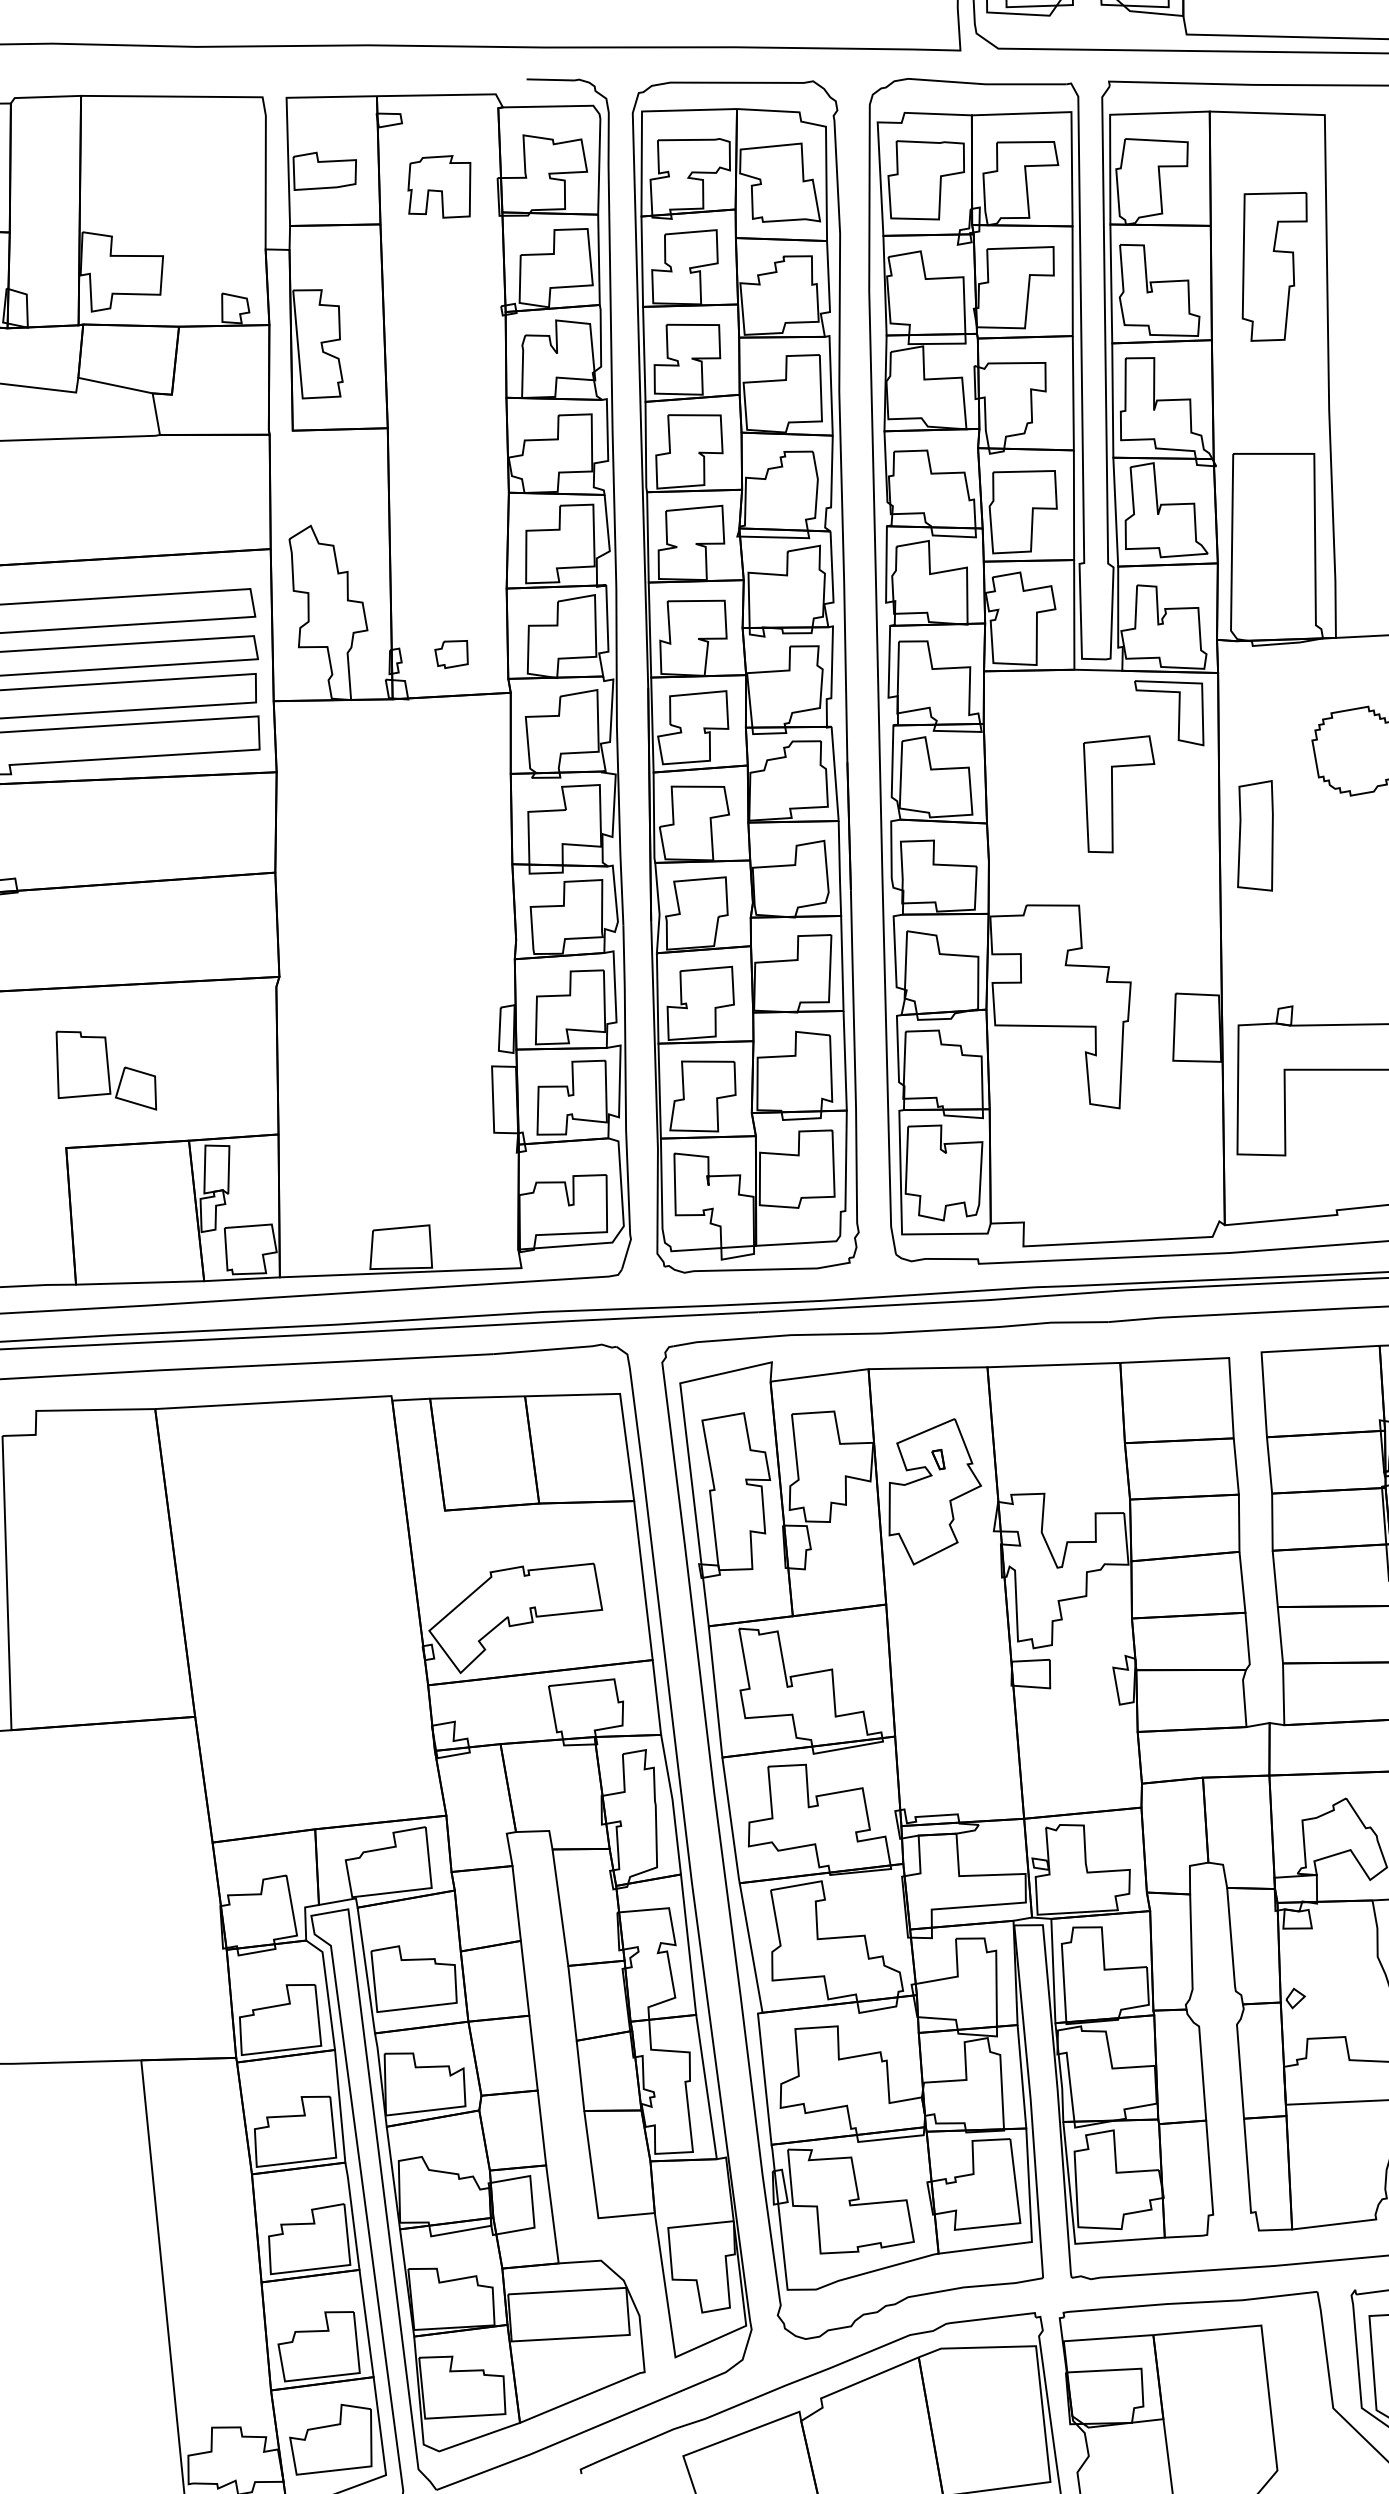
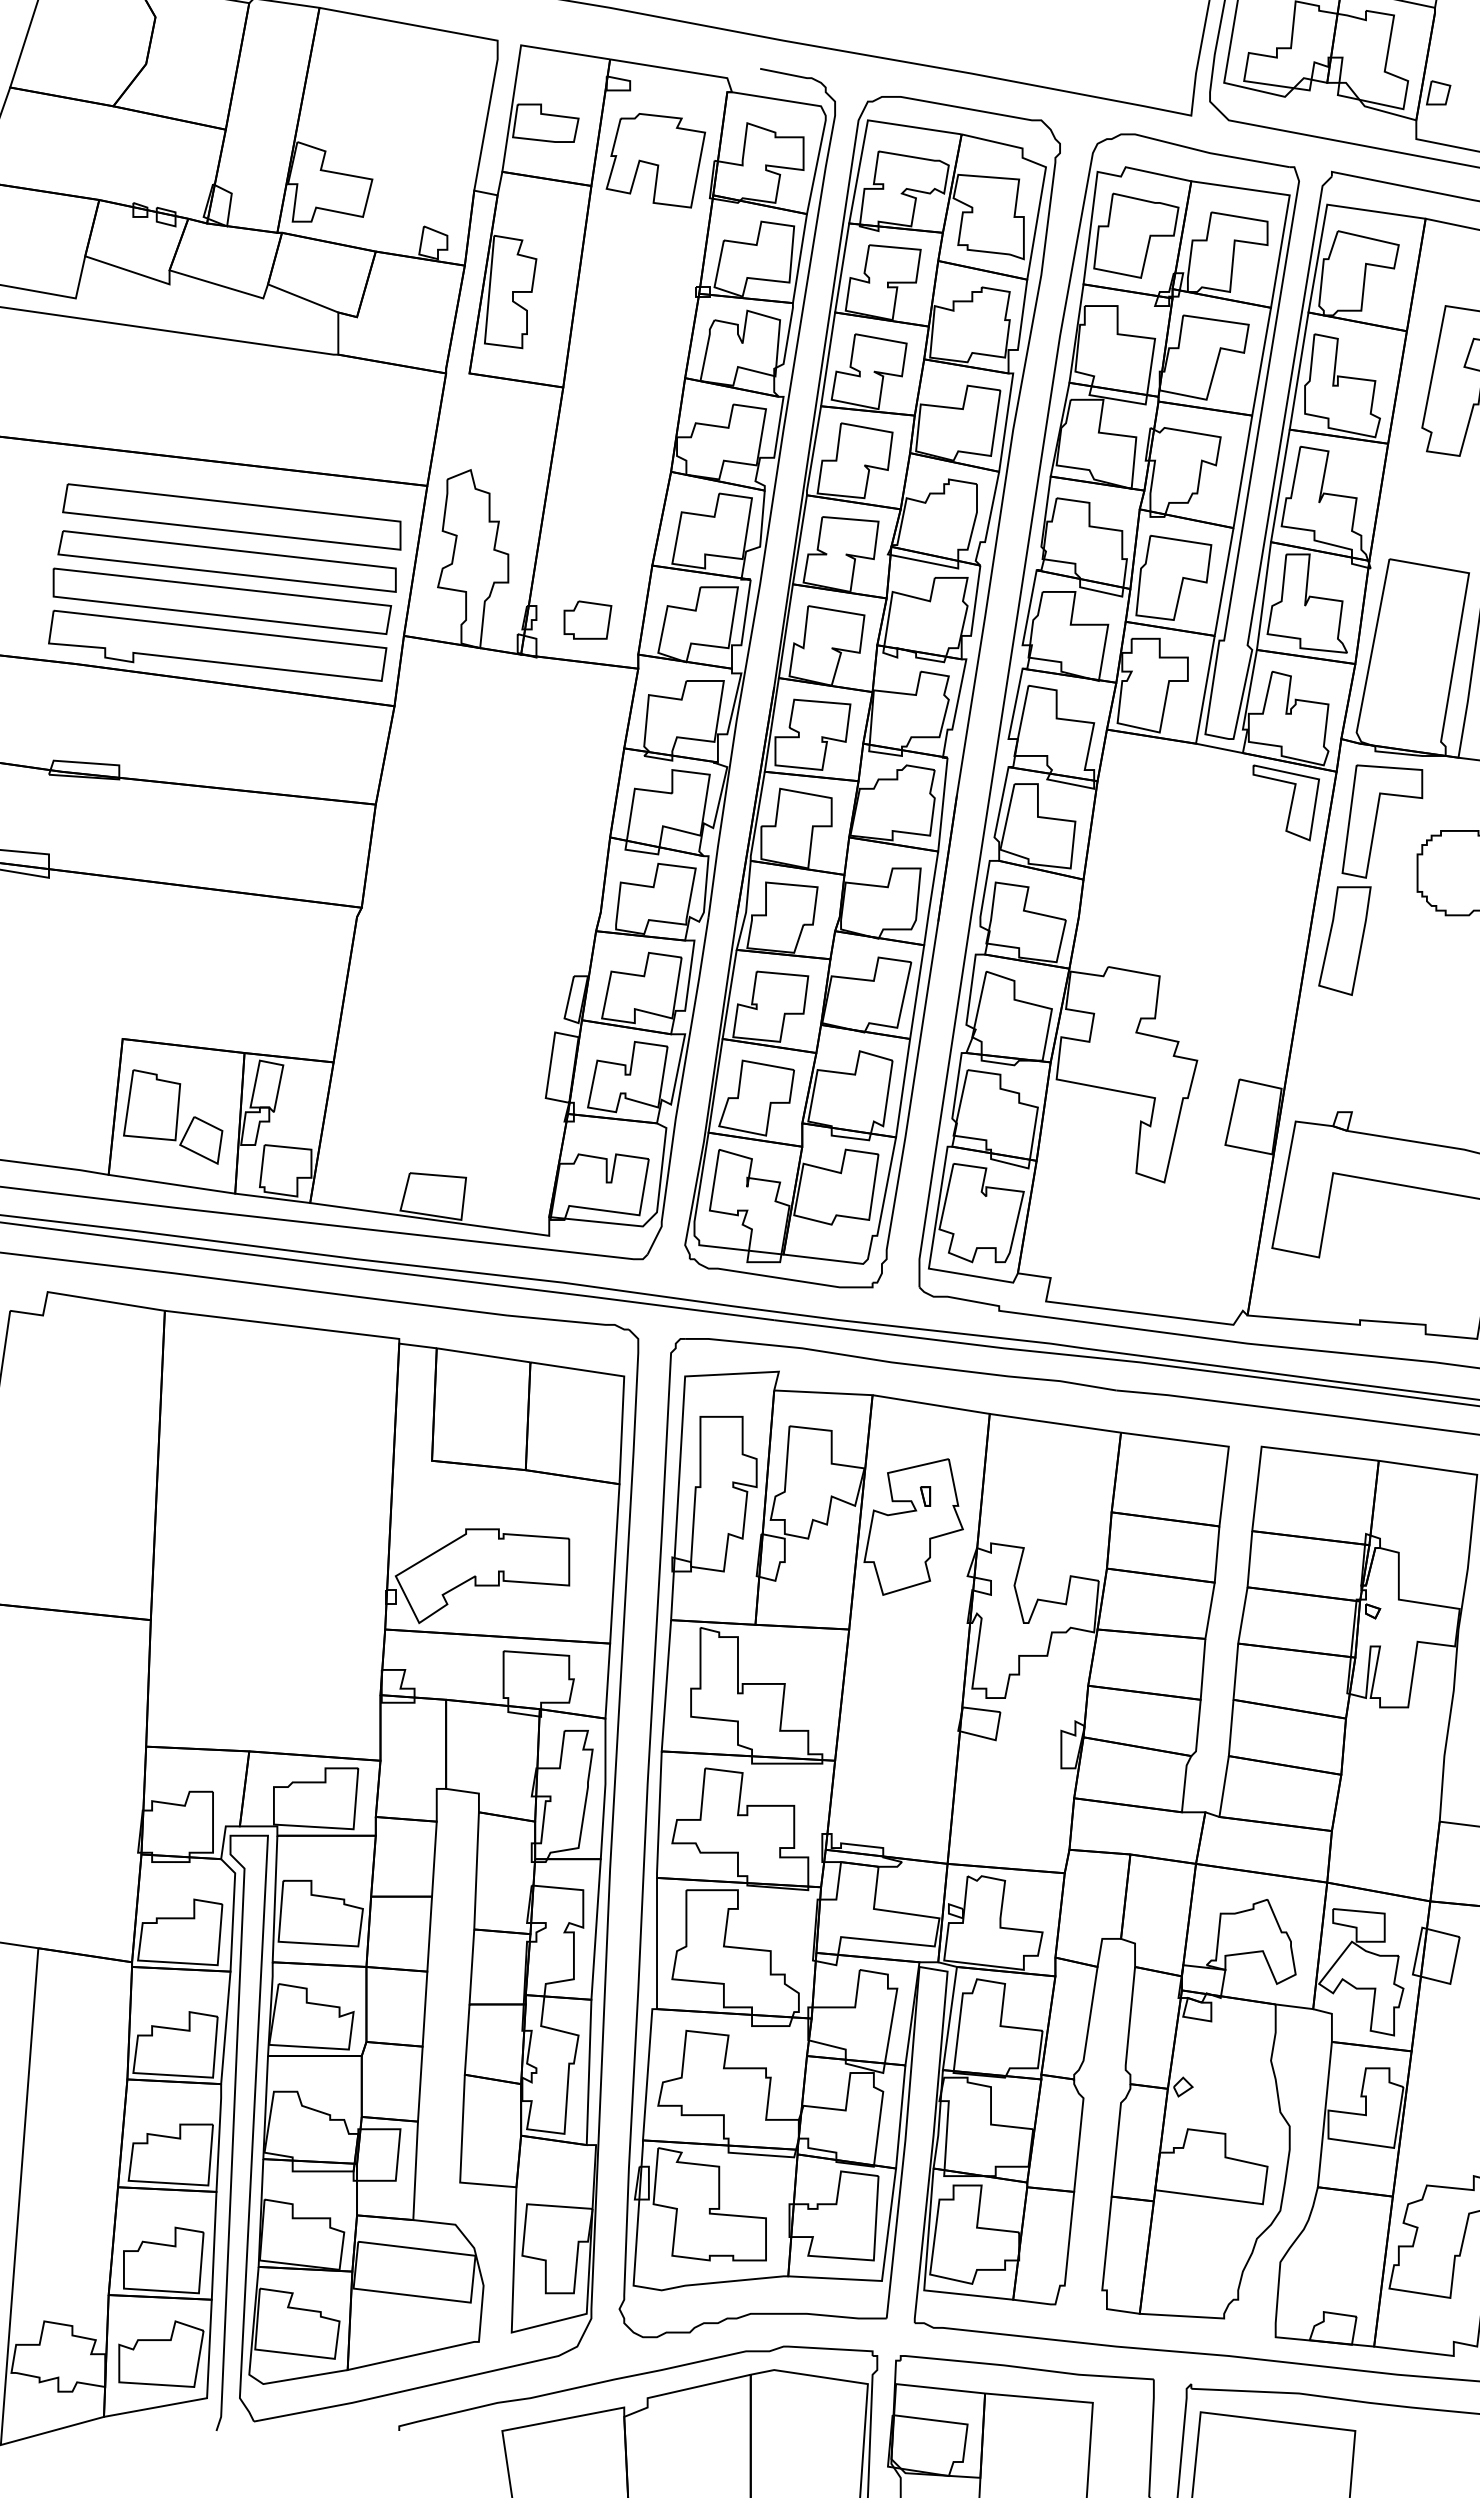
part: (439, 188) -> (655, 160), size x1.43
part: (452, 653) -> (587, 619), size x1.43
part: (1119, 793) -> (1382, 821), moved
part: (104, 1070) -> (173, 1116), moved

